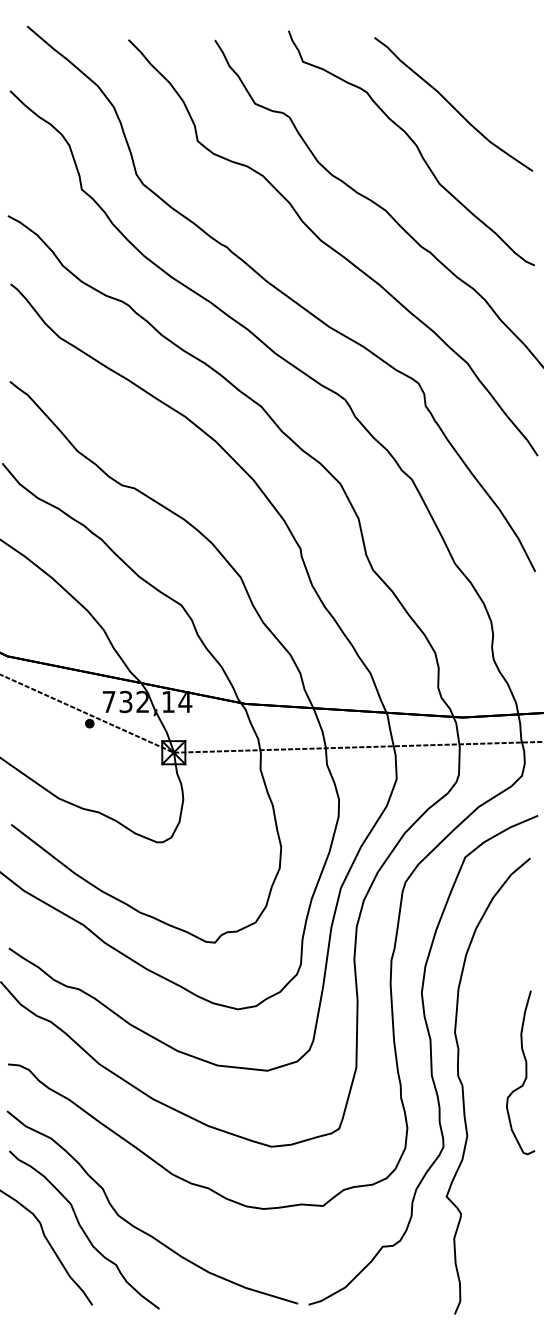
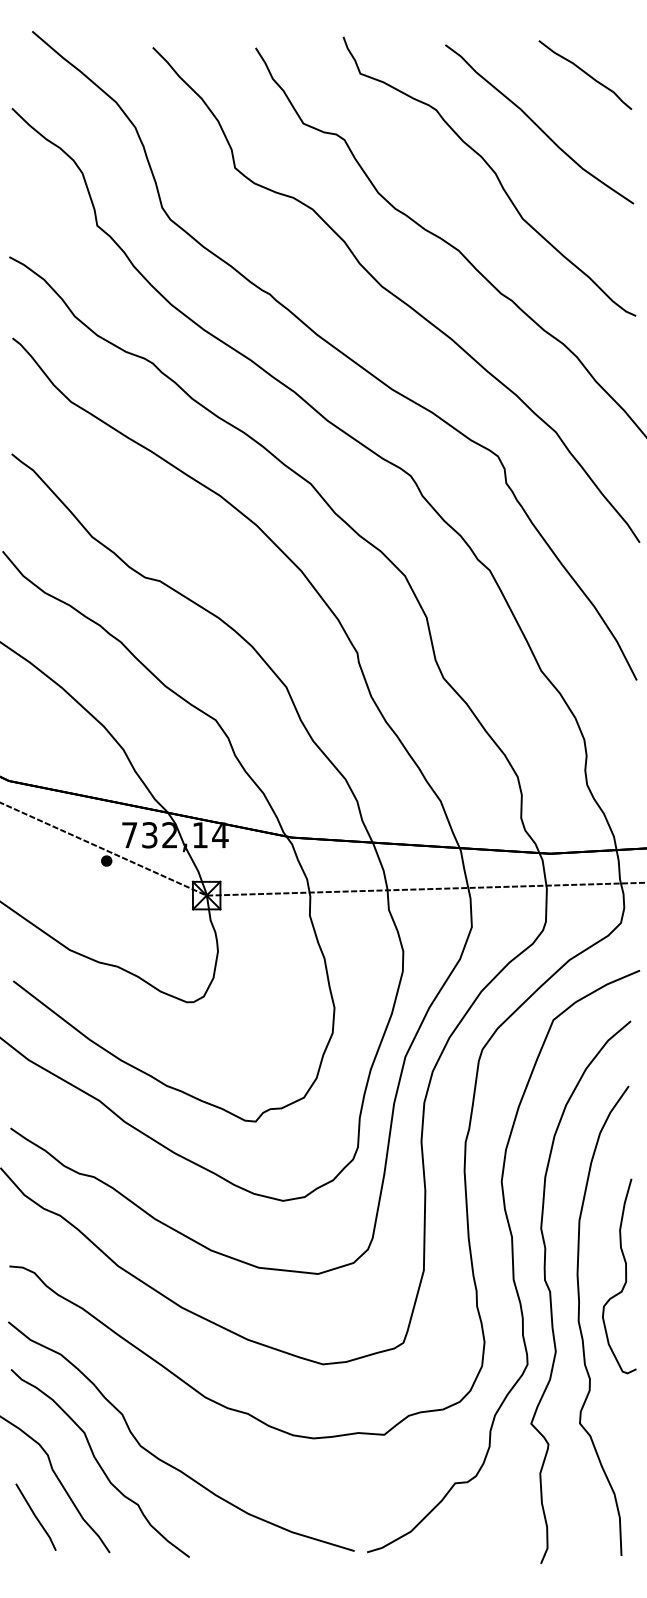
curve: (491, 61) -> (584, 73), added
curve: (488, 1113) -> (581, 1324), added
line: (30, 1275) -> (36, 1517), added

